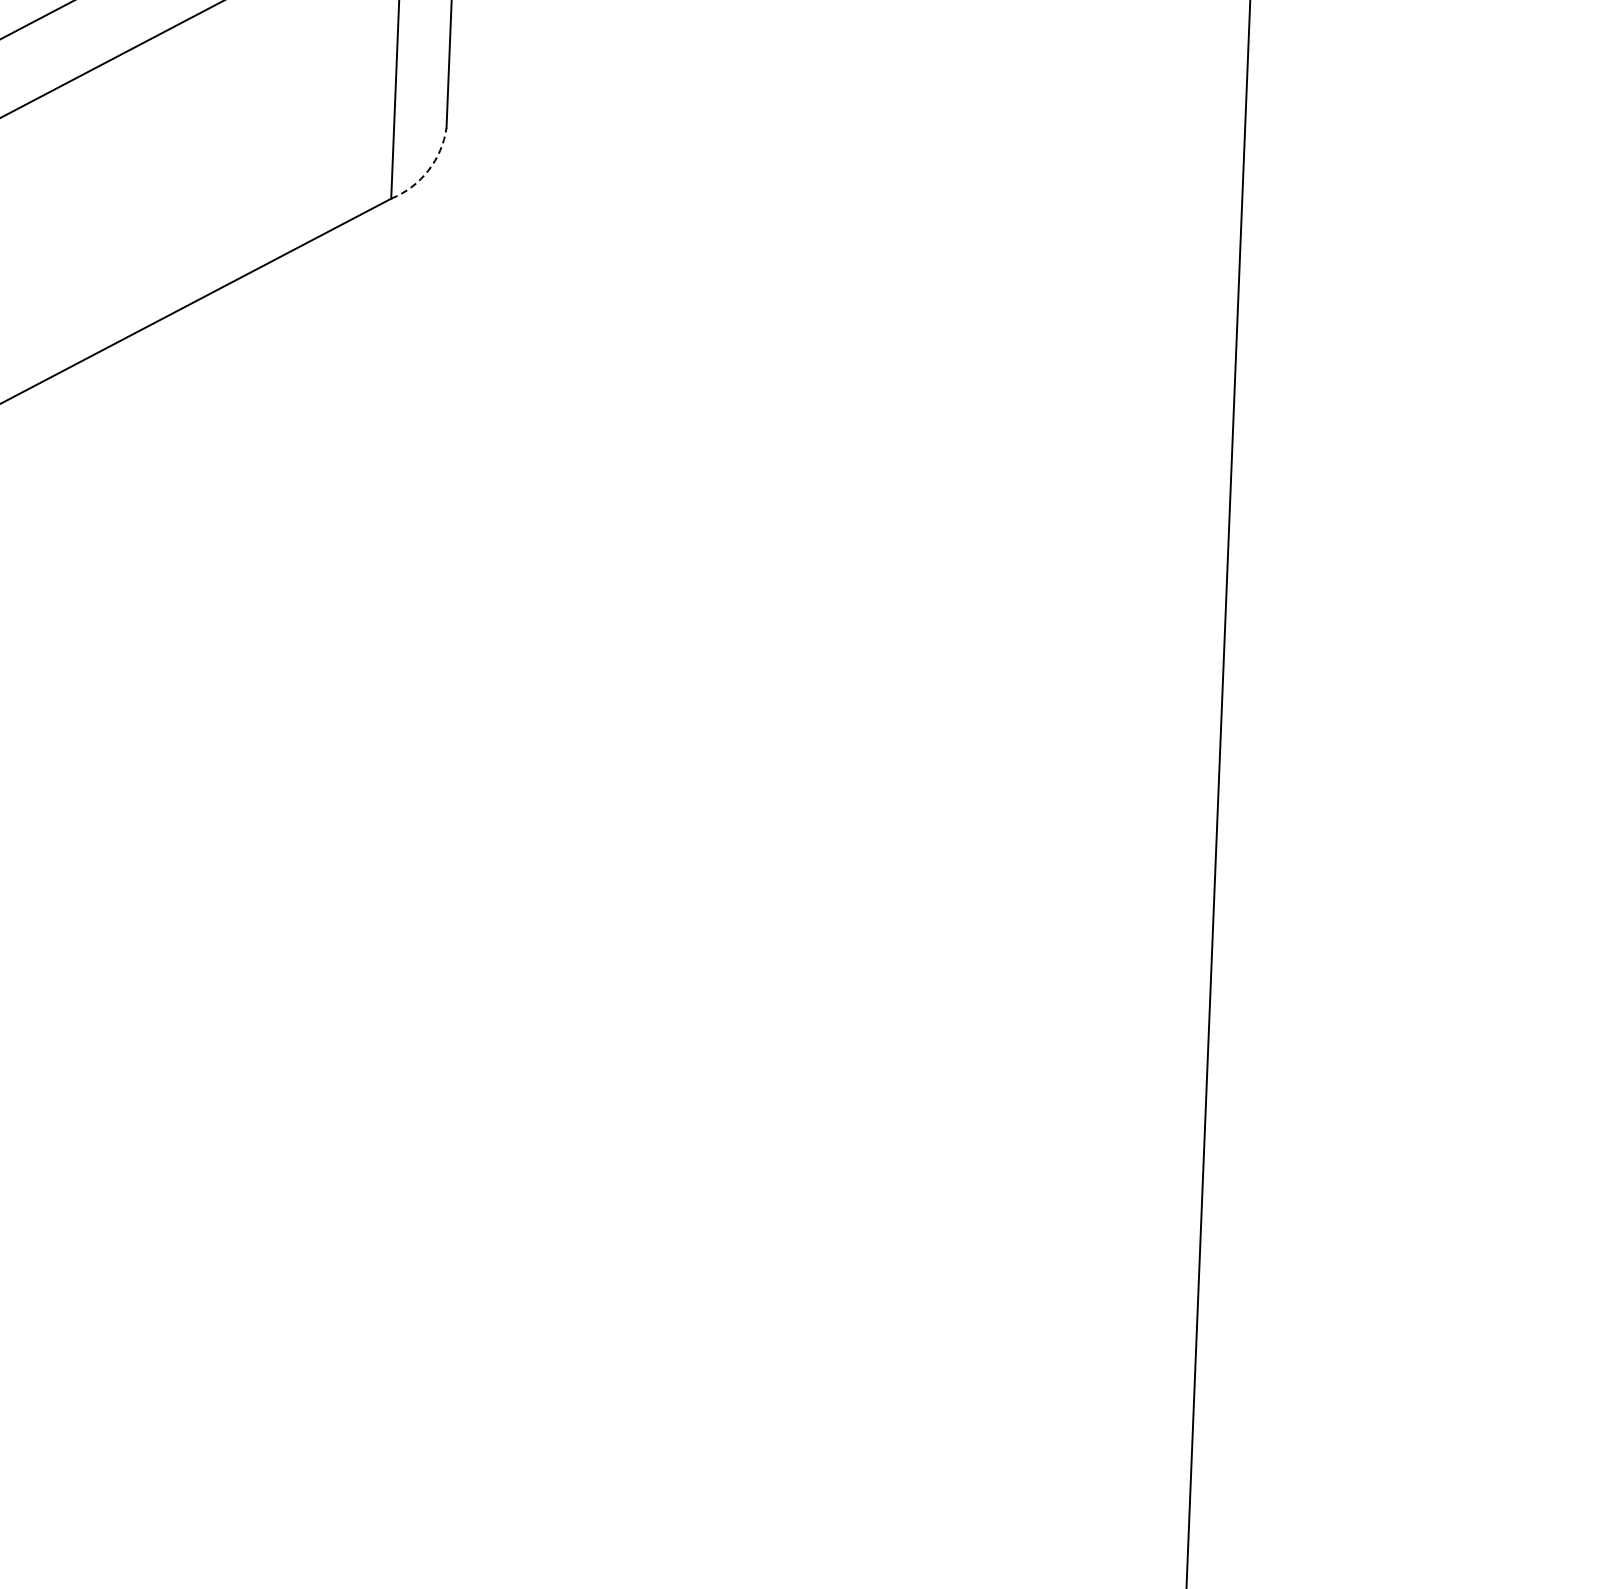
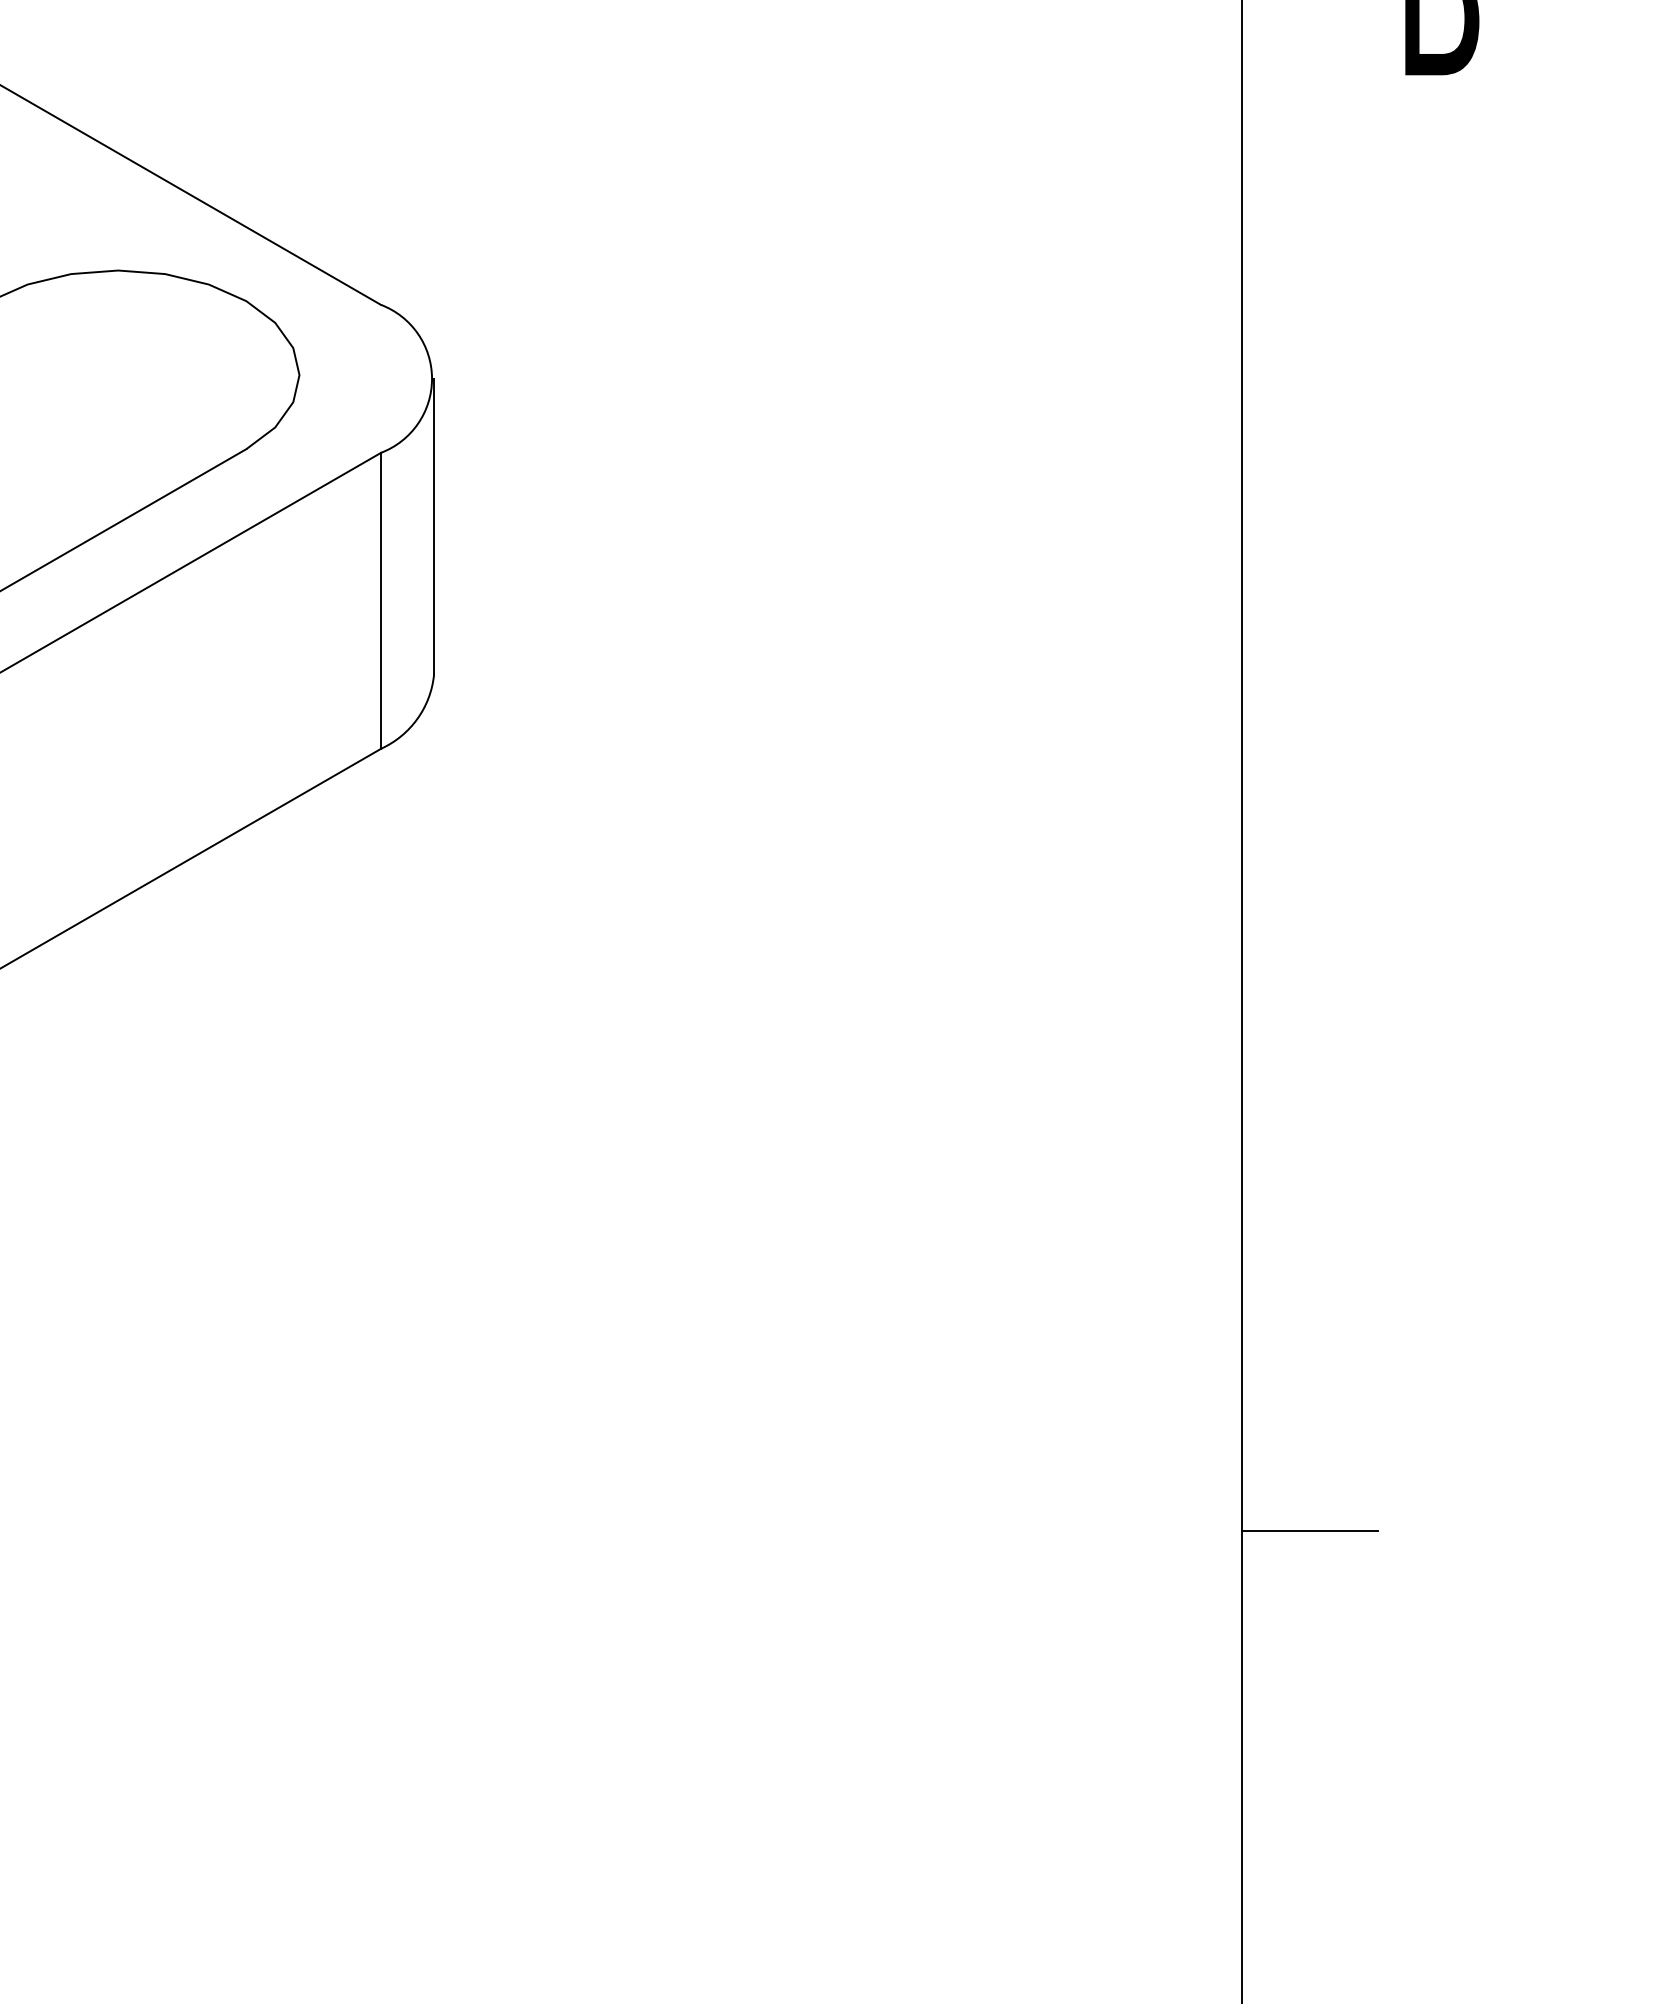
arc: (428, 170) -> (417, 718), dashed -> solid
line: (1277, 1006) -> (1310, 1530), added

